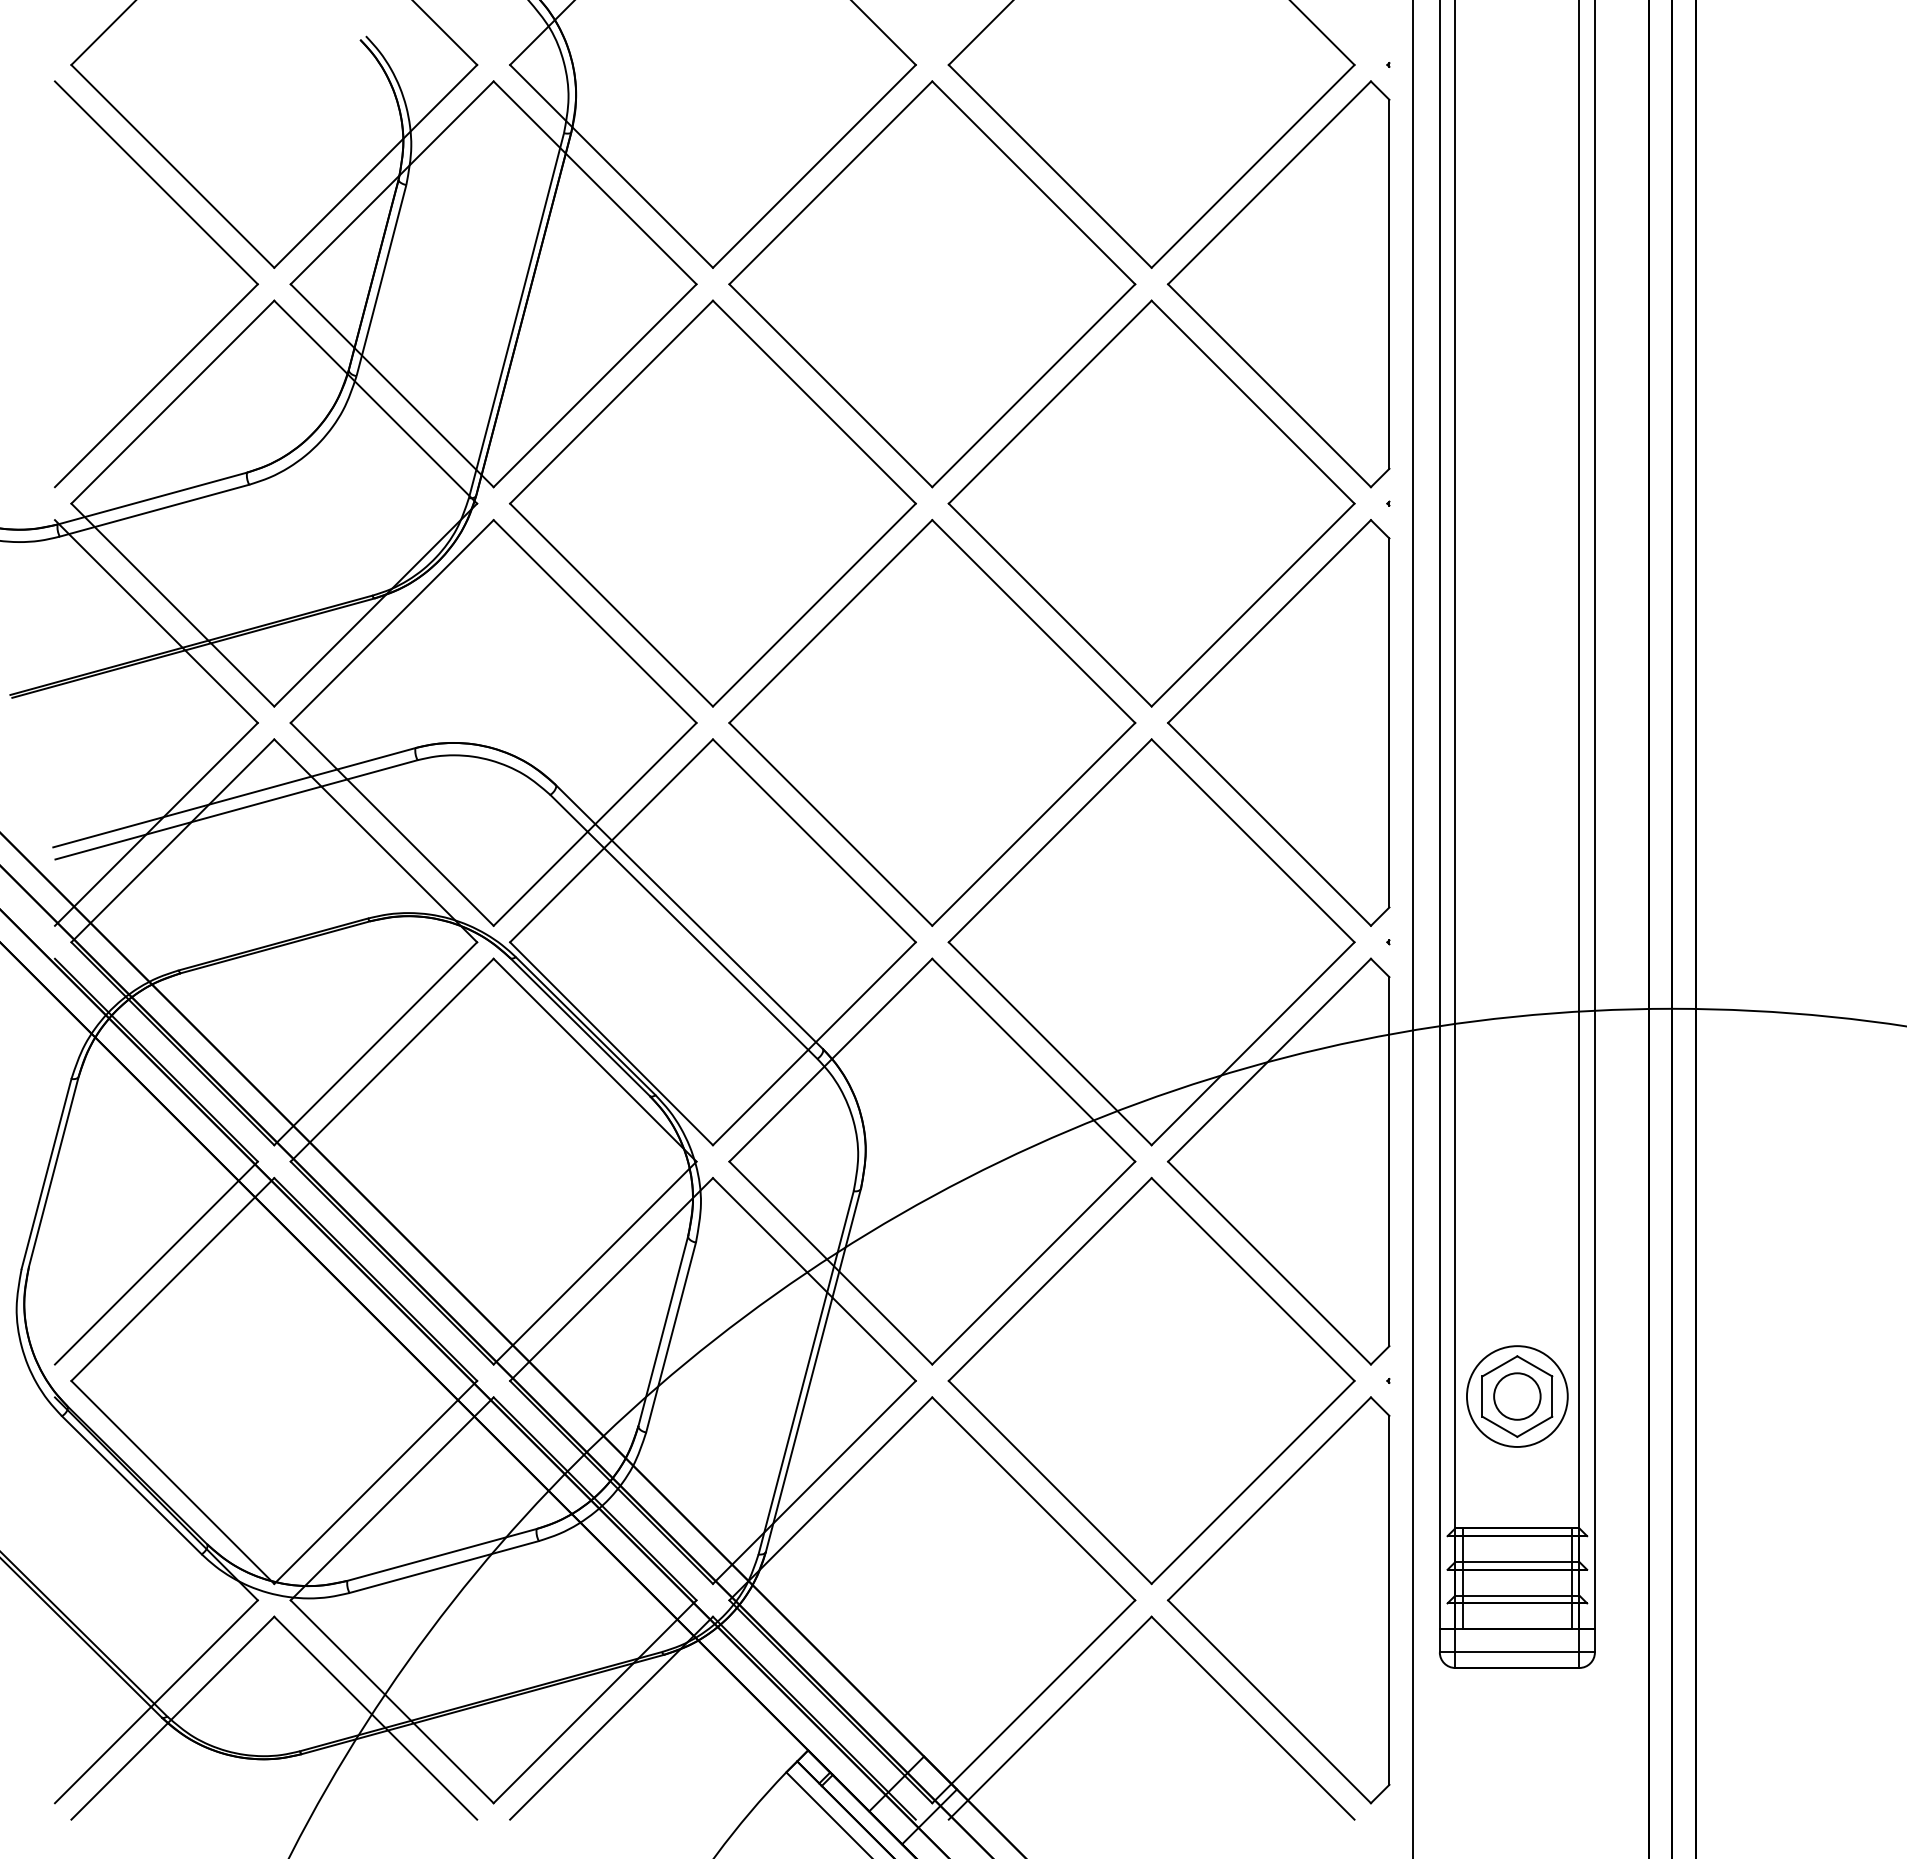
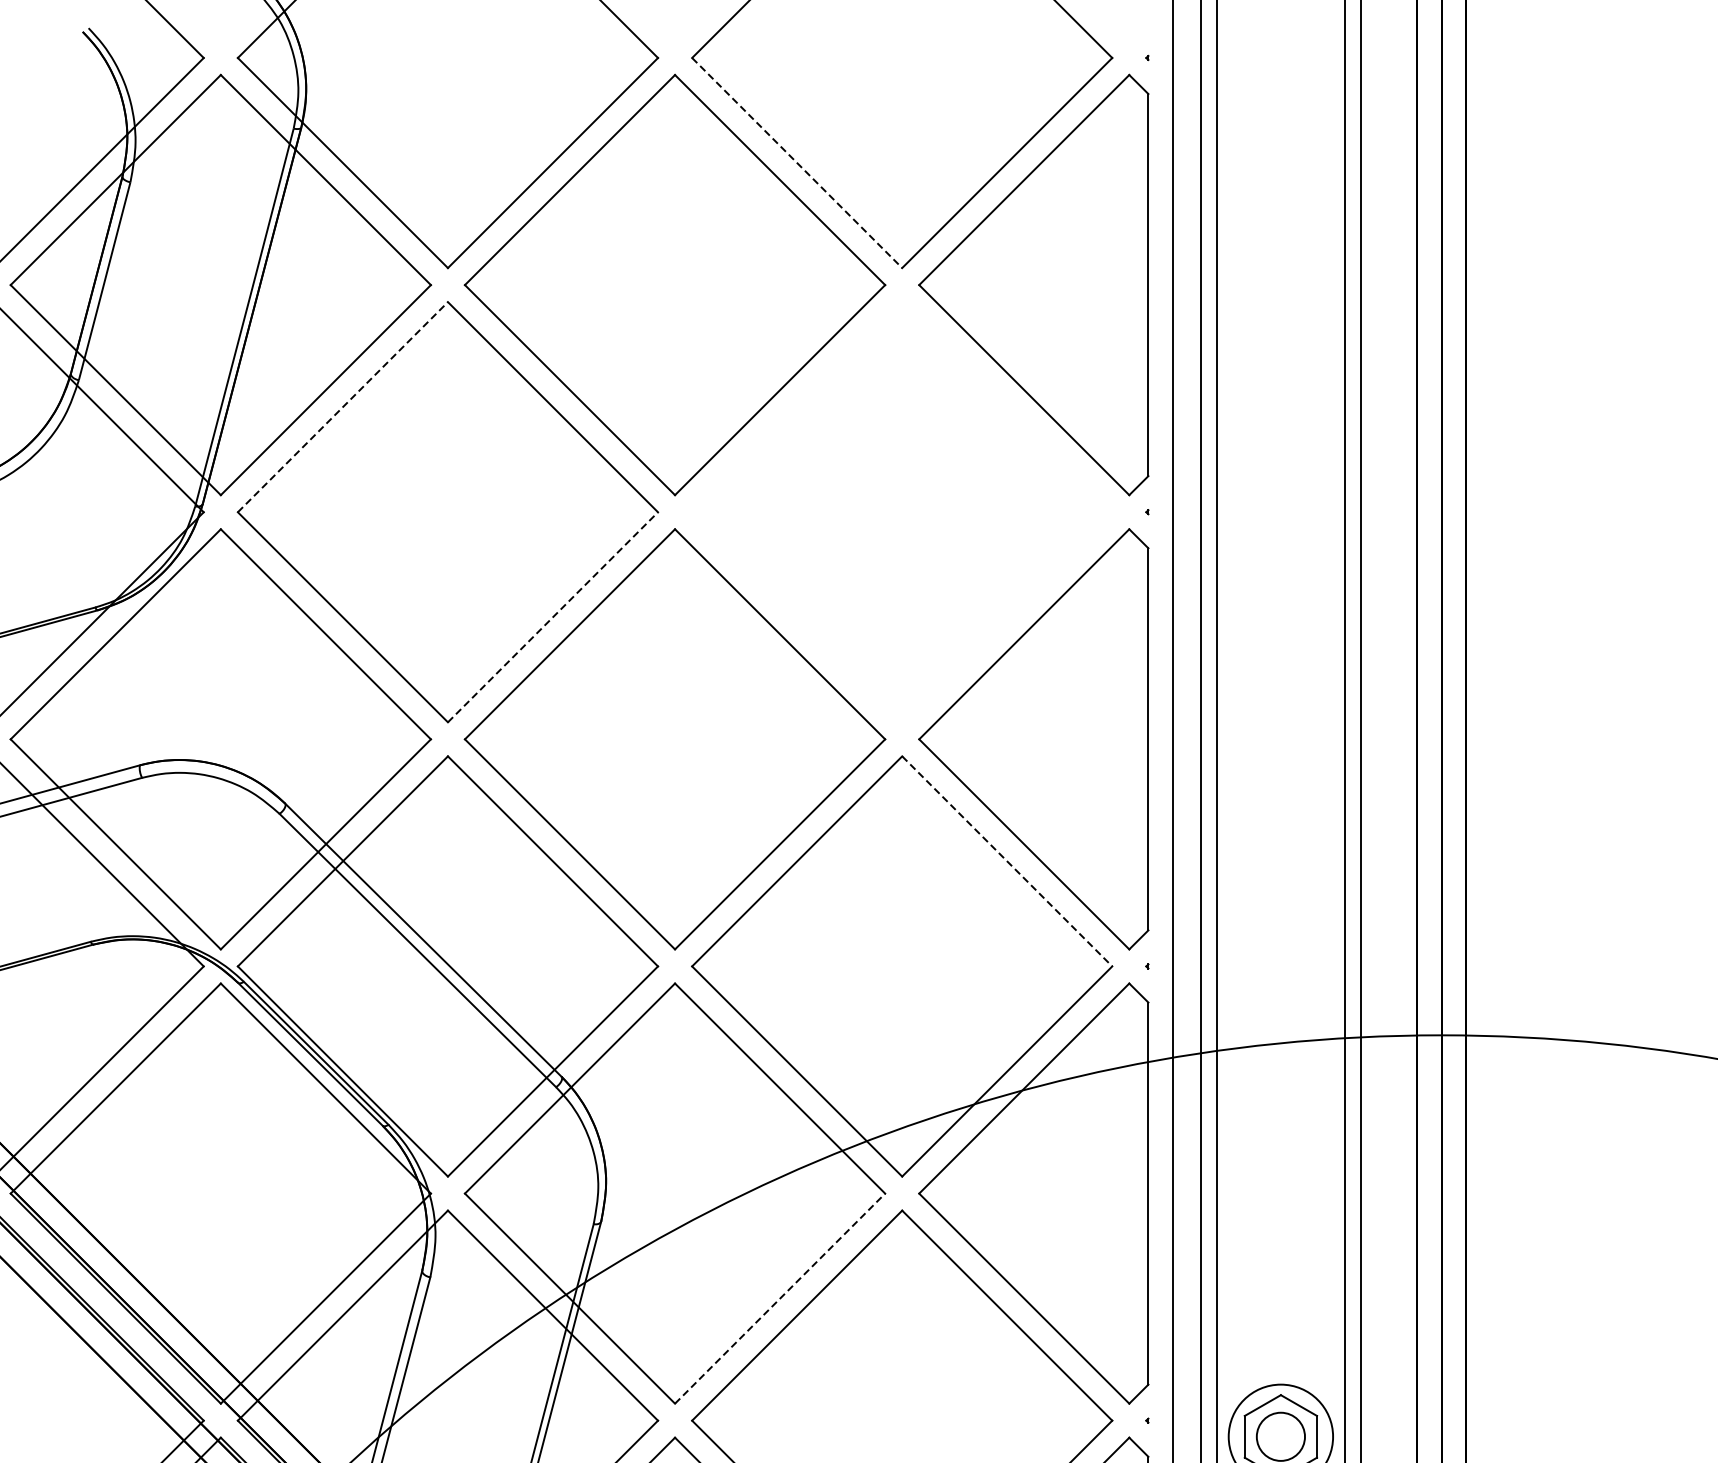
line: (1050, 166) -> (797, 163), solid -> dashed
line: (611, 401) -> (342, 406), solid -> dashed
part: (1151, 503) -> (902, 512), removed
line: (814, 604) -> (553, 616), solid -> dashed
line: (1253, 841) -> (1007, 862), solid -> dashed
line: (1034, 1262) -> (780, 1298), solid -> dashed

